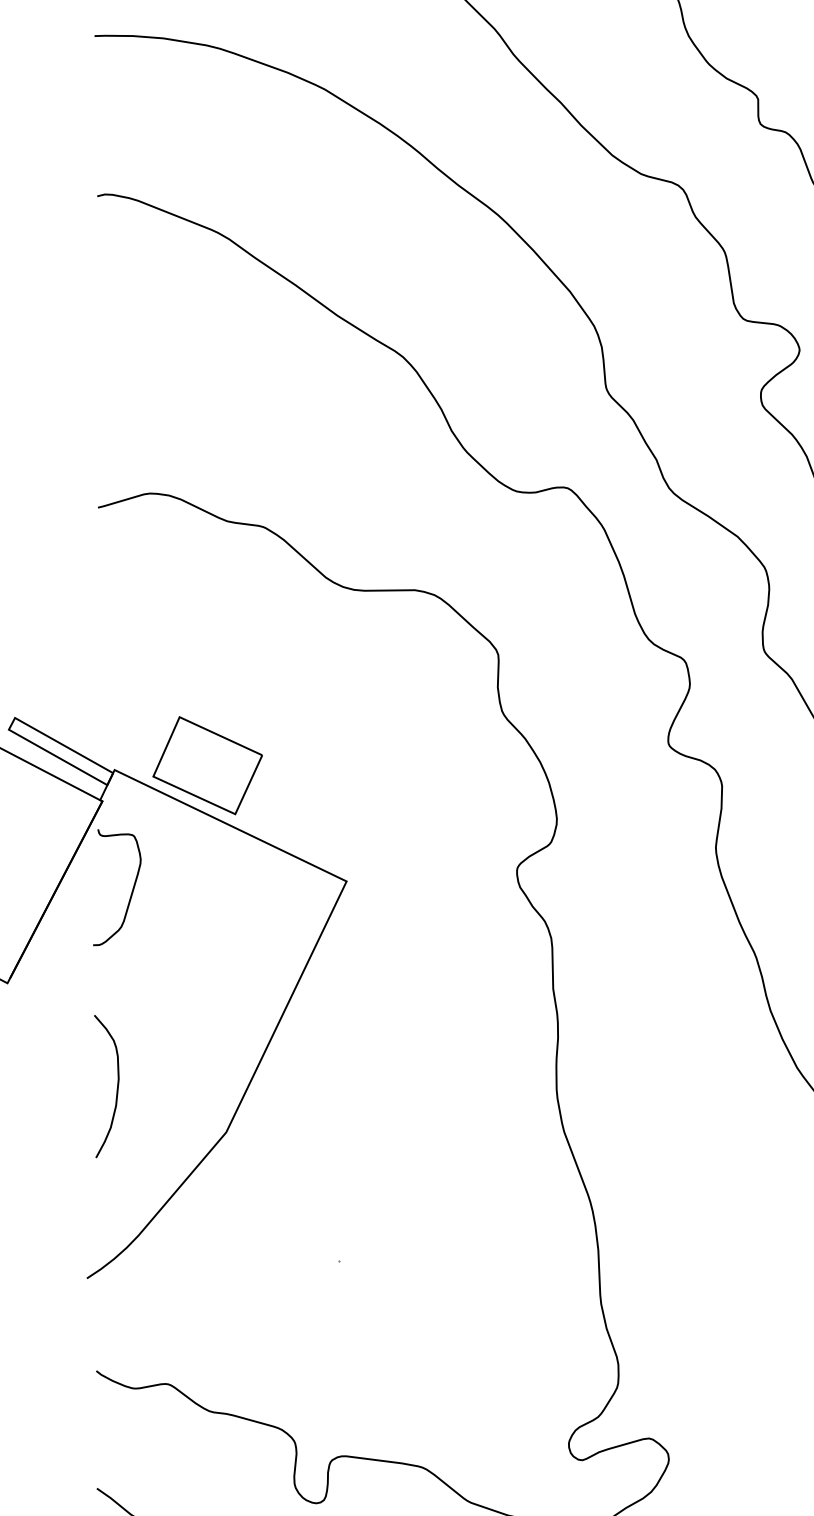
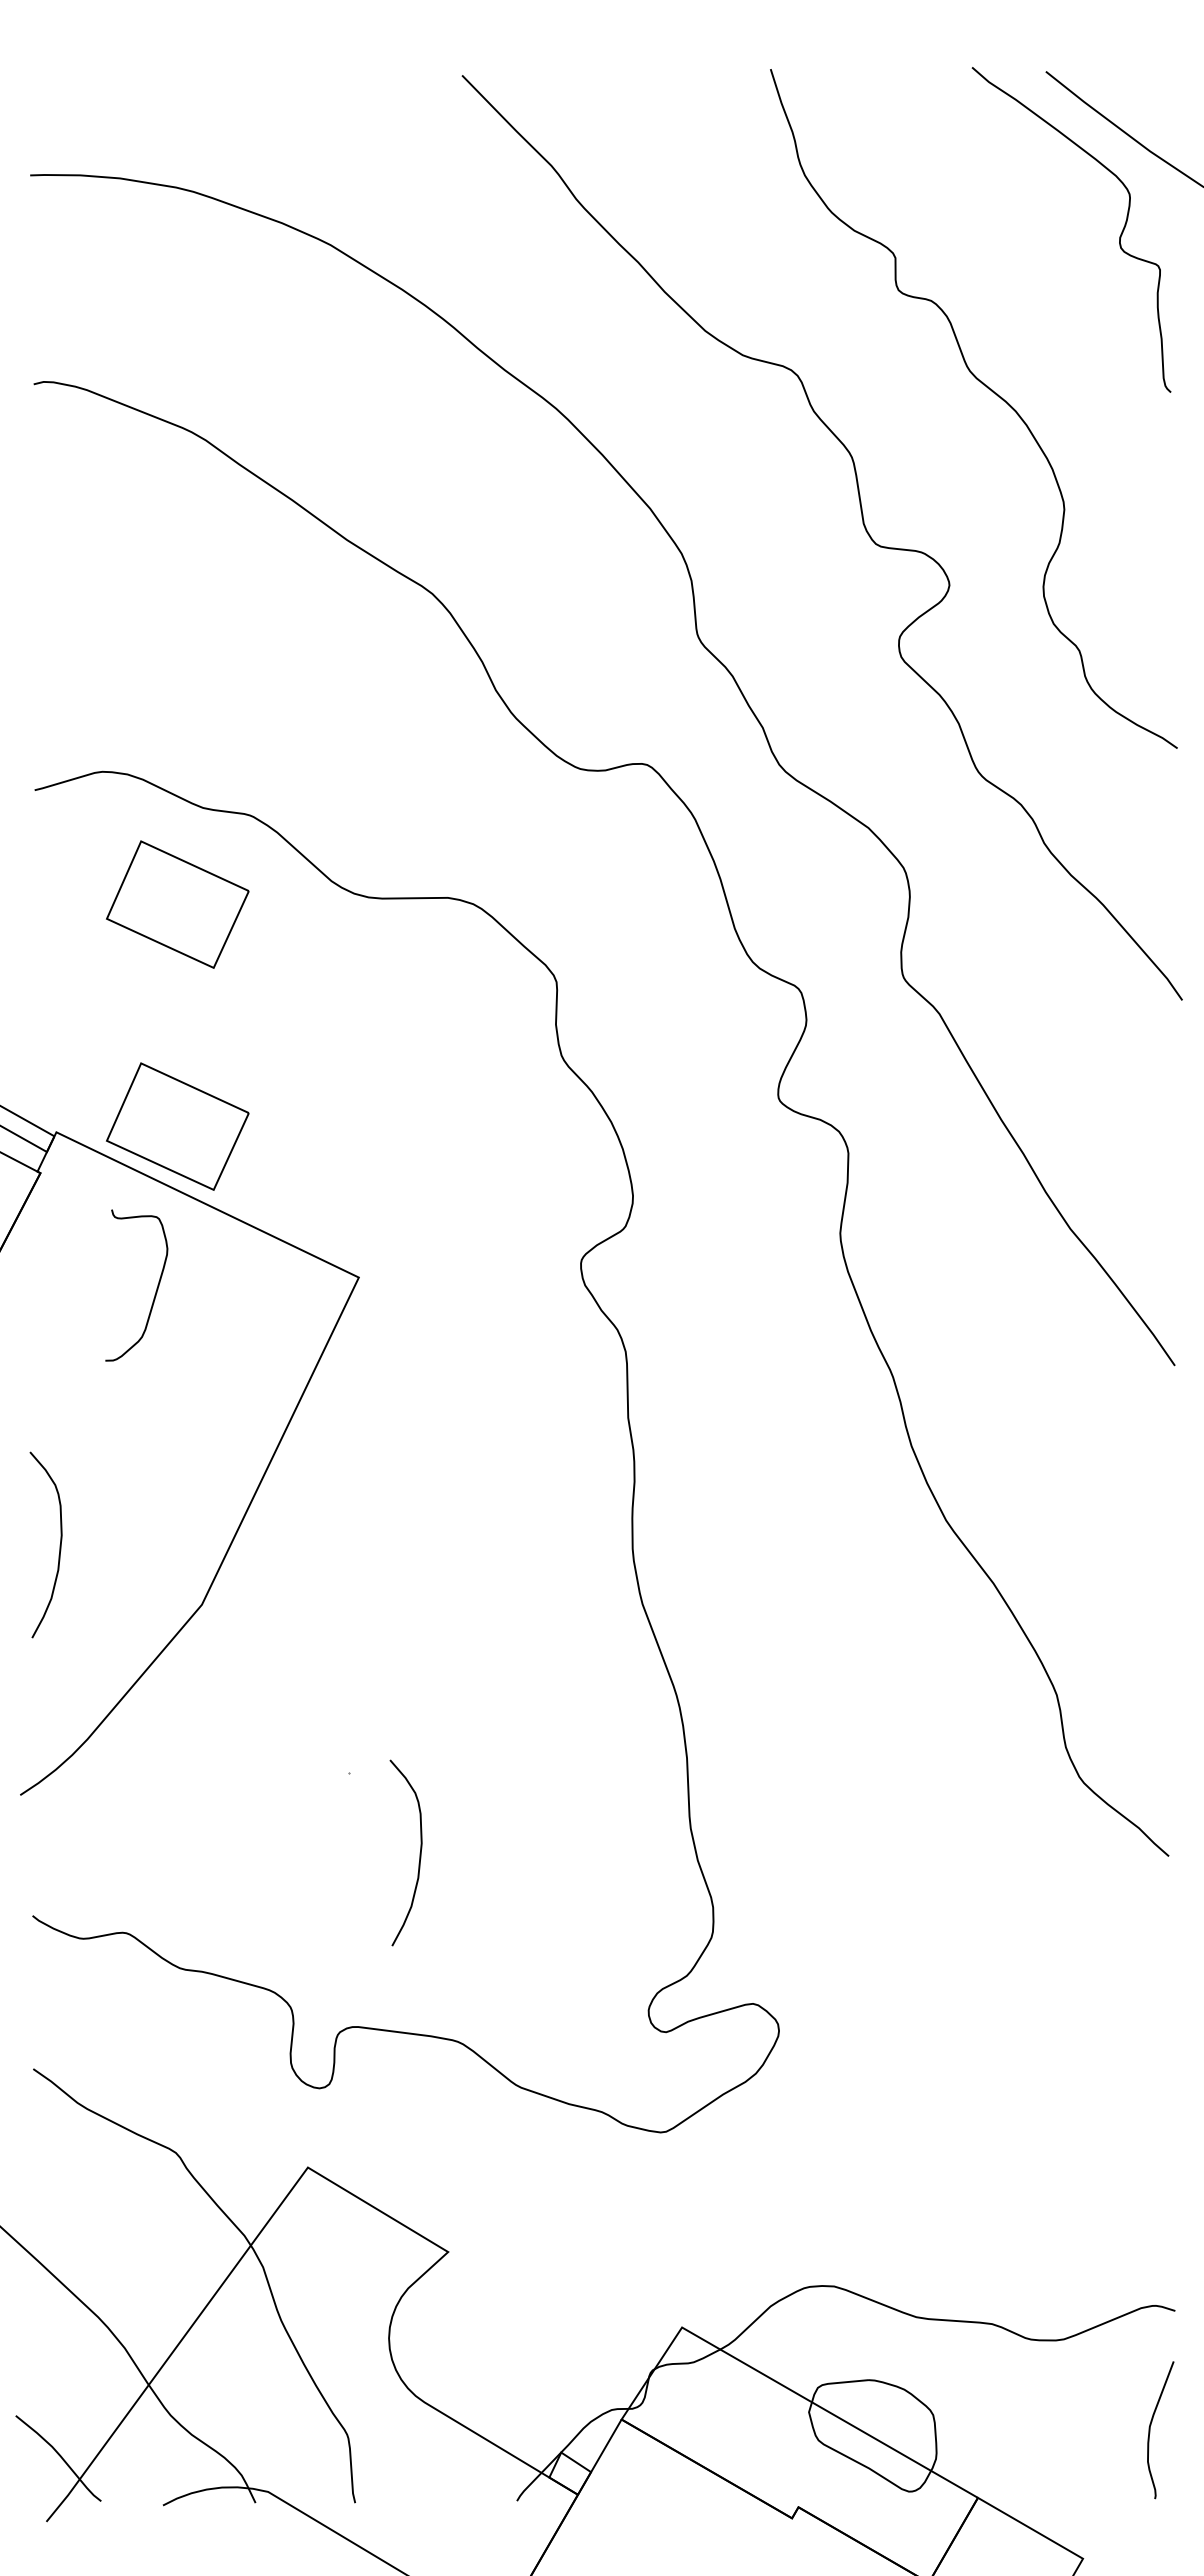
part: (207, 595) -> (177, 904), added
curve: (131, 892) -> (155, 1291), moved
curve: (393, 1322) -> (419, 1852), added

